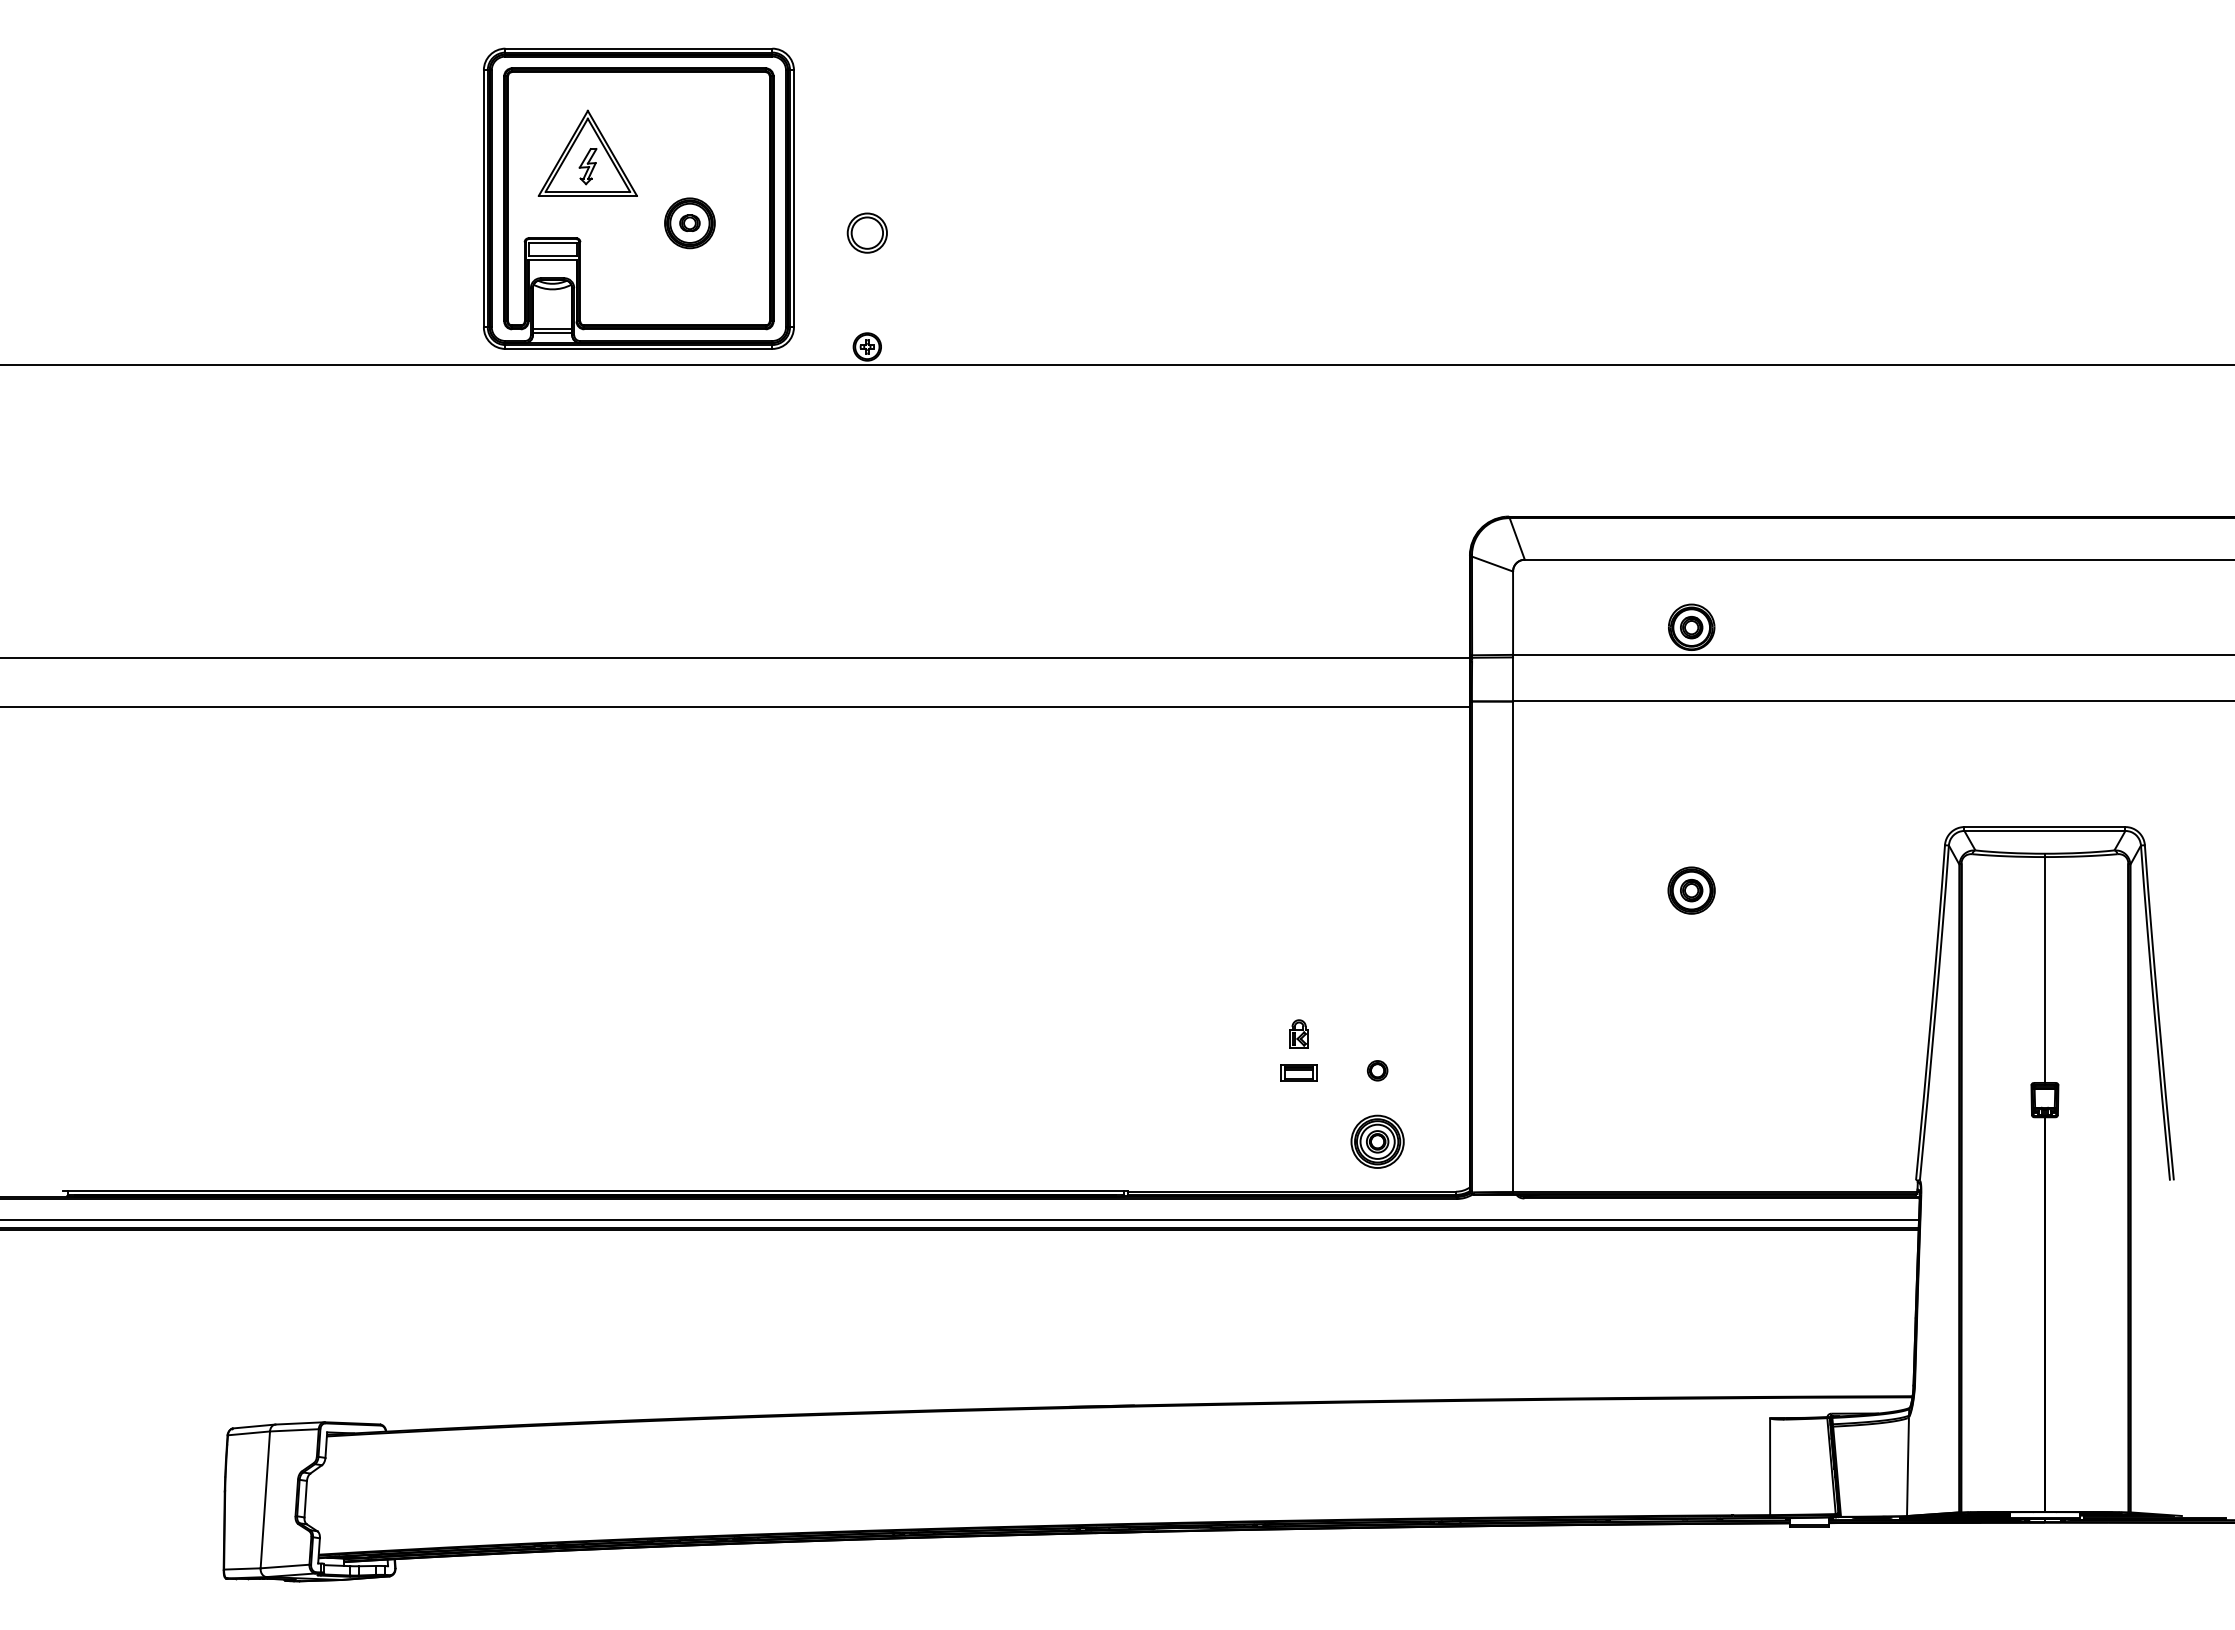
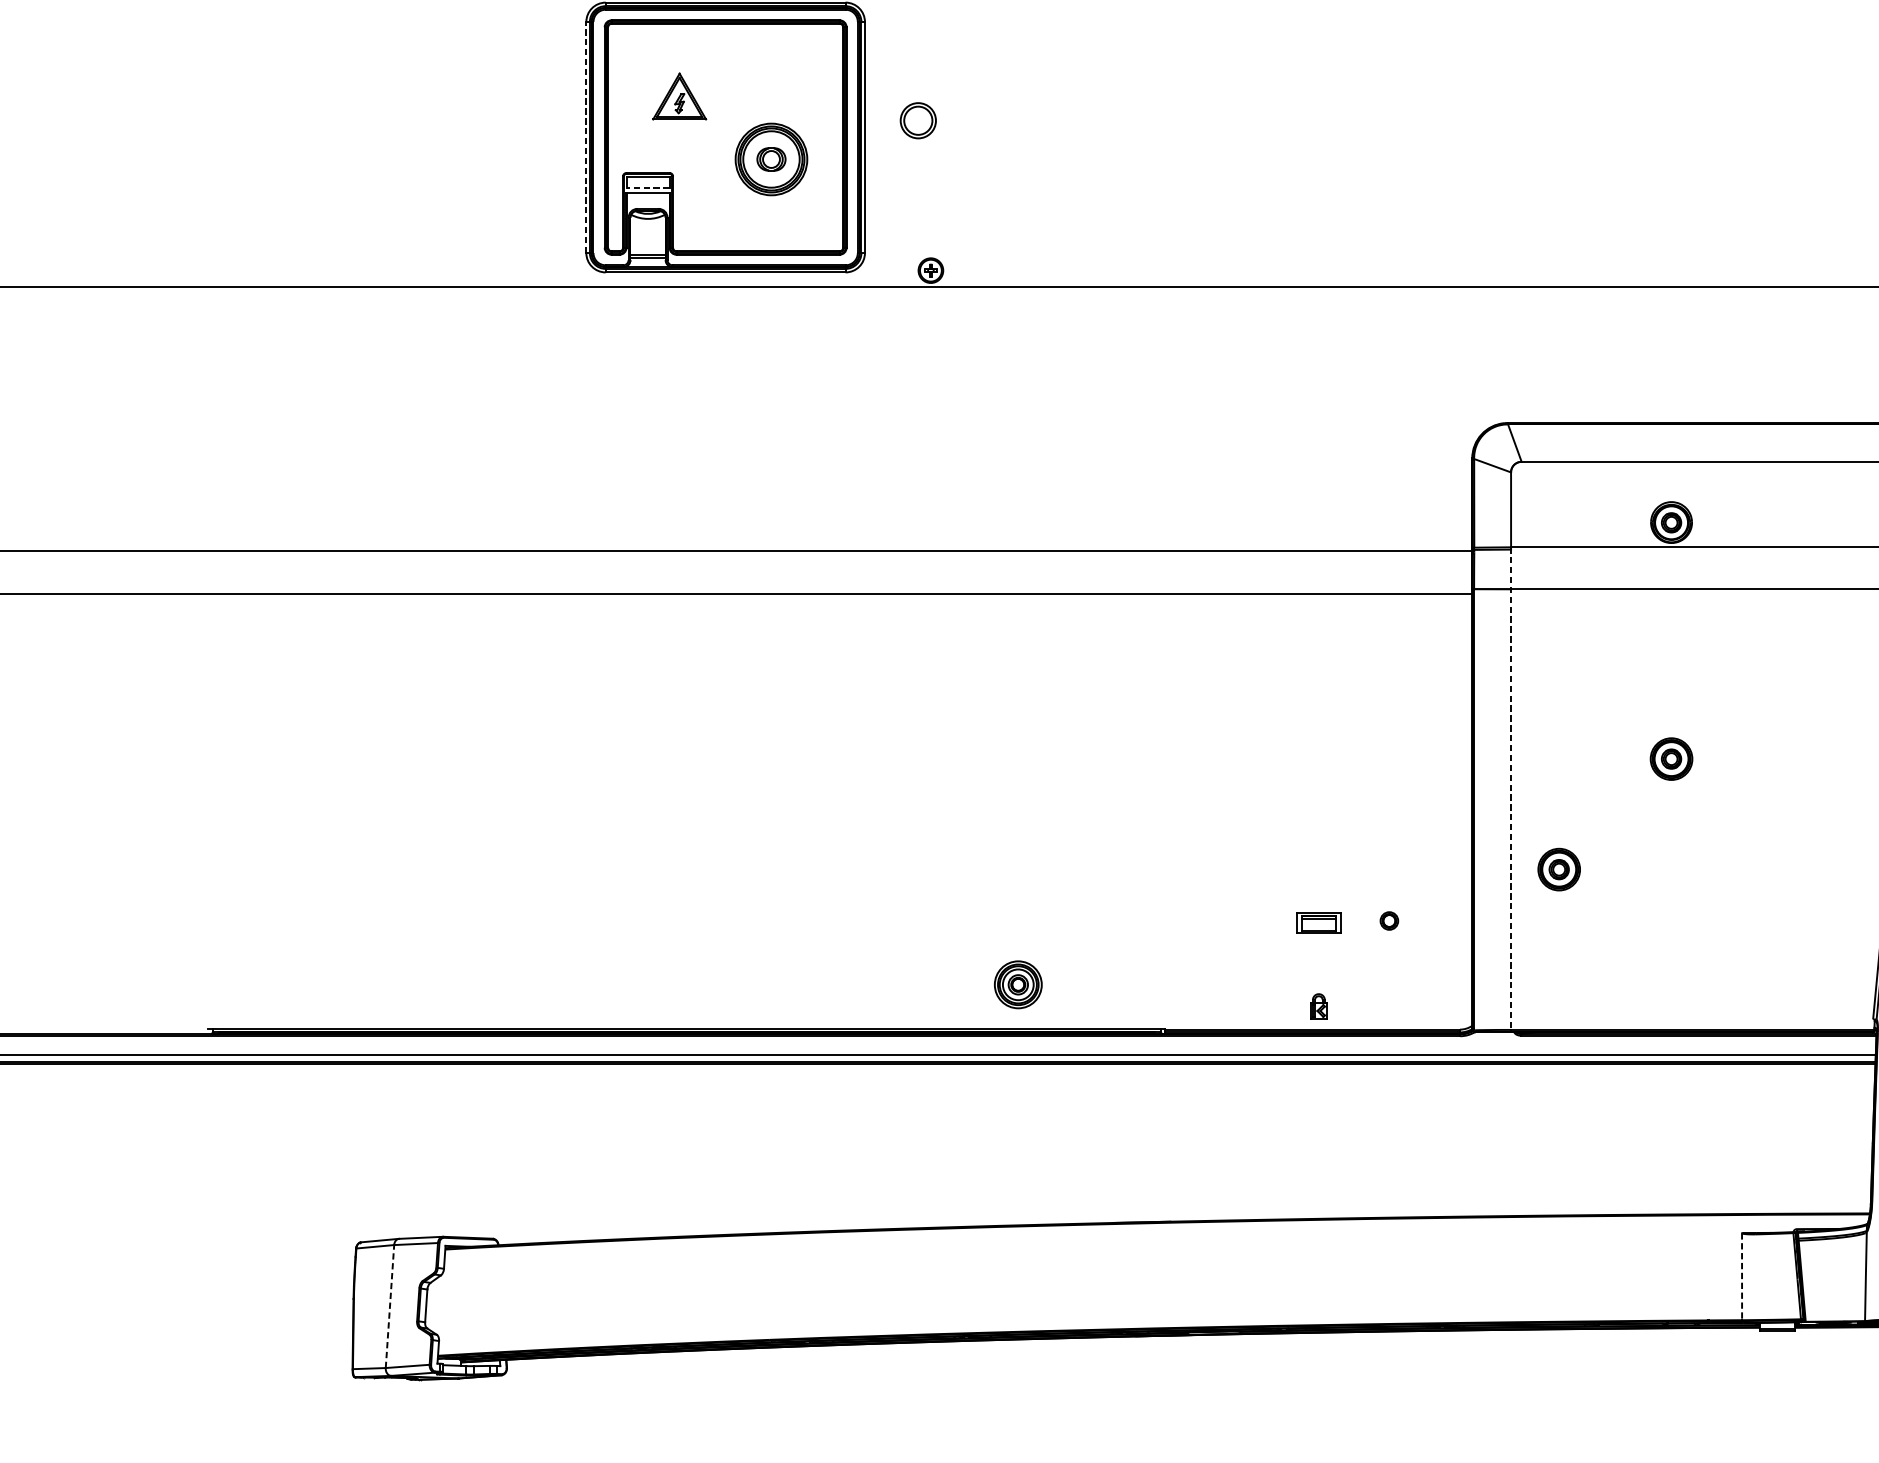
part: (587, 152) -> (679, 95), size x0.6
line: (483, 198) -> (586, 137), solid -> dashed
part: (689, 223) -> (771, 159), size x1.6
part: (866, 232) -> (917, 120), moved
line: (552, 255) -> (648, 188), solid -> dashed
line: (1513, 923) -> (1511, 788), solid -> dashed
part: (1566, 1013) -> (1559, 869), added
part: (1298, 1033) -> (1318, 1006), moved
part: (1298, 1072) -> (1318, 922), size x1.4
part: (1377, 1141) -> (1018, 984), moved
line: (1770, 1467) -> (1742, 1277), solid -> dashed
line: (265, 1499) -> (390, 1306), solid -> dashed

